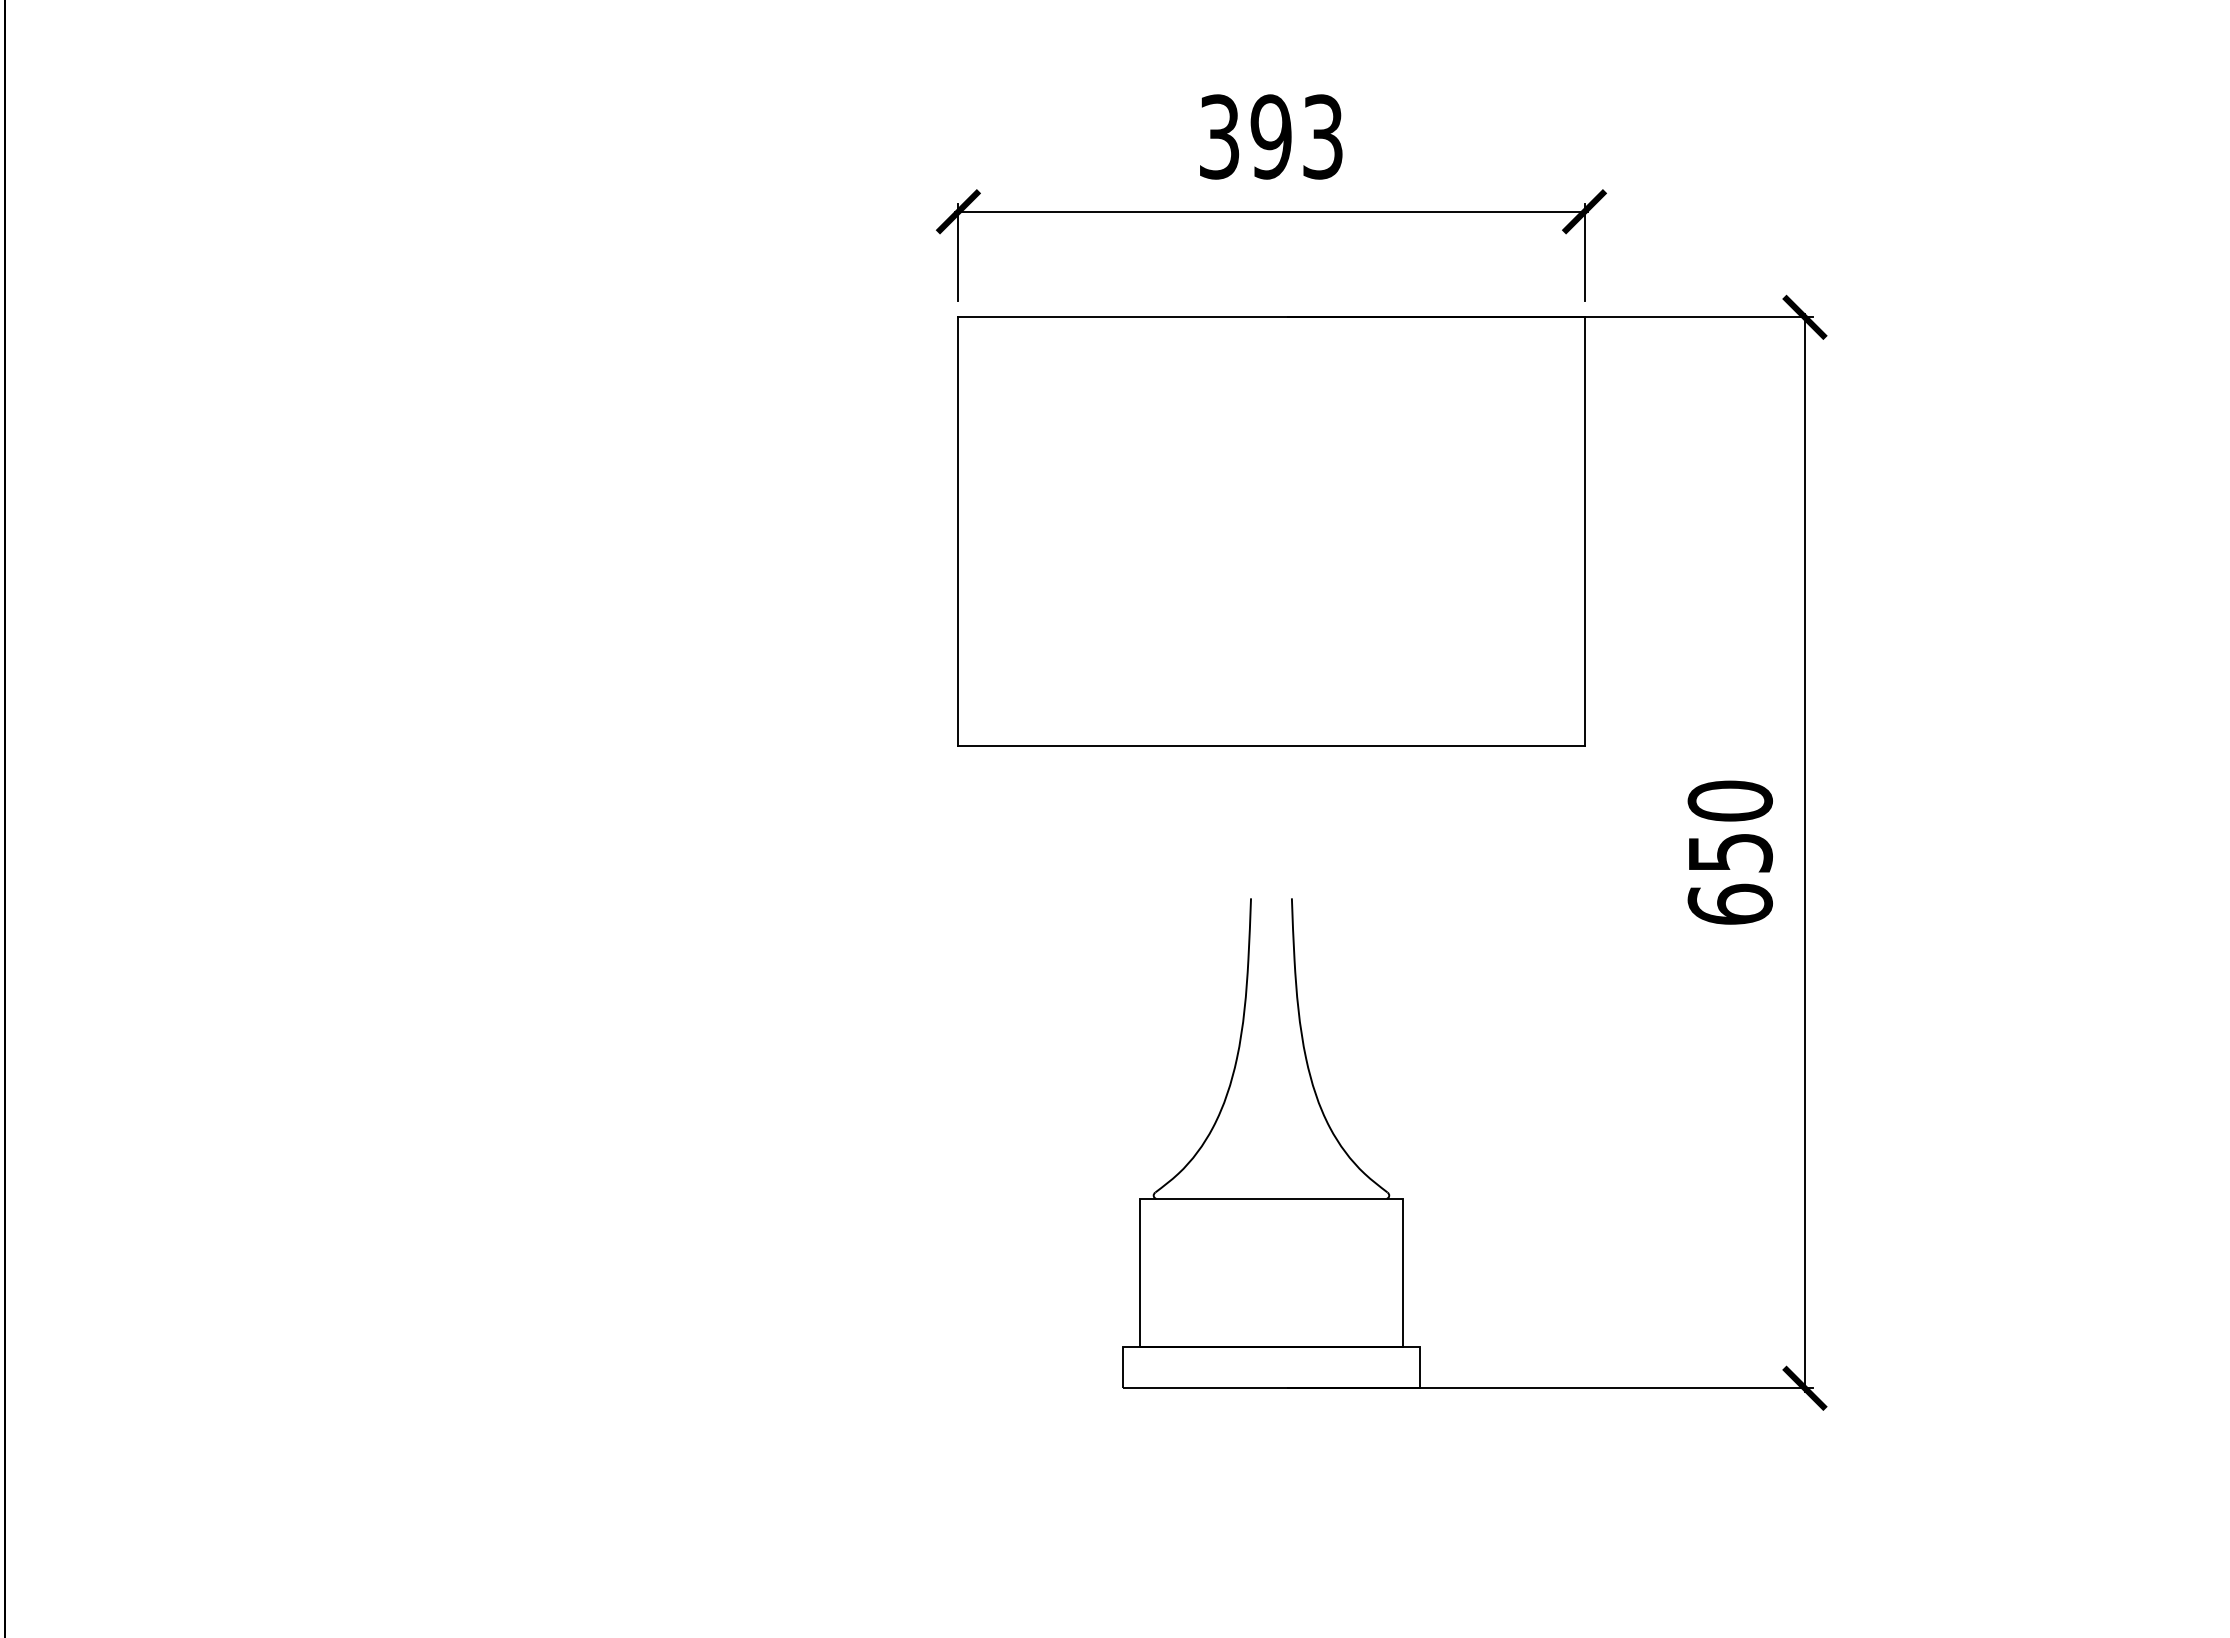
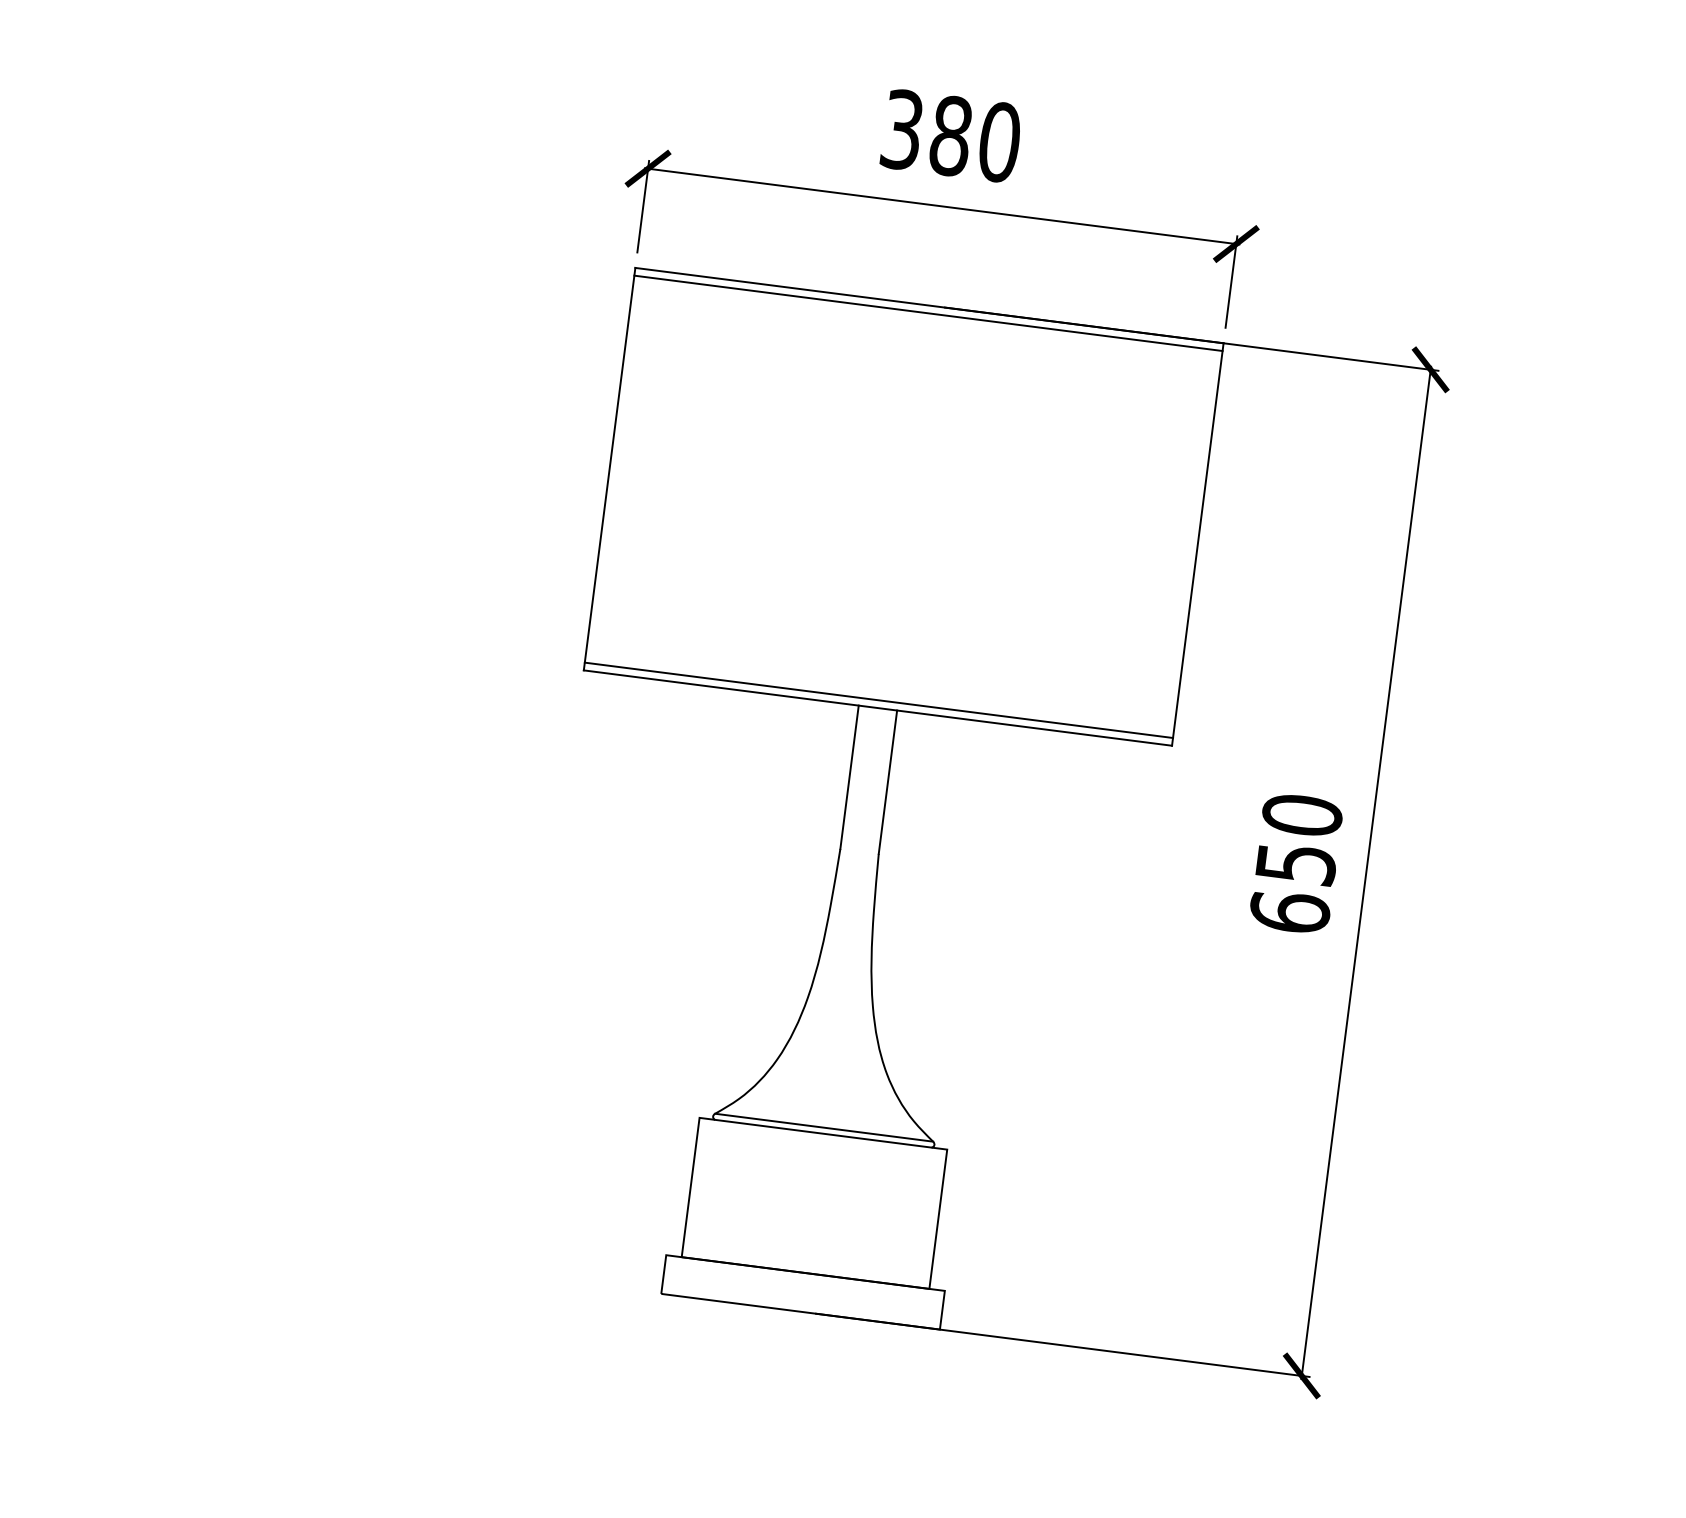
text: (1296, 136) -> (974, 138), 393 -> 380
line: (1271, 325) -> (928, 313), added
line: (1271, 737) -> (878, 700), added
line: (1251, 821) -> (850, 776), added
line: (1291, 821) -> (887, 781), added
line: (1271, 1192) -> (824, 1127), added

